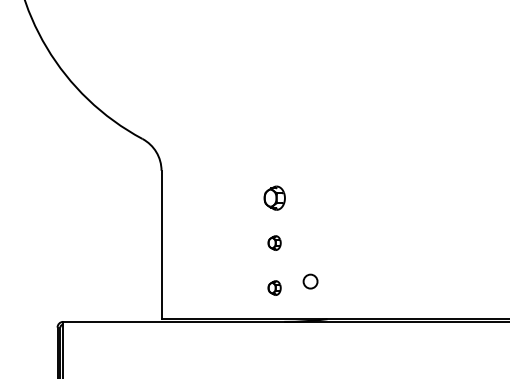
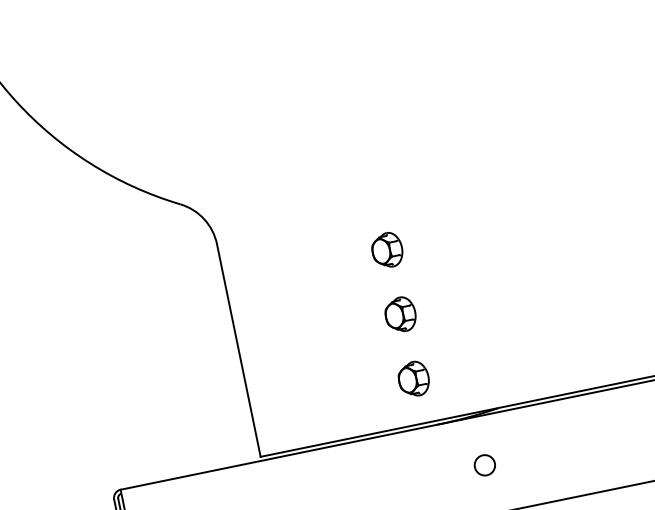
part: (274, 242) -> (399, 313), size x1.67
circle: (310, 281) -> (484, 465), moved
part: (274, 287) -> (413, 378), size x1.67

